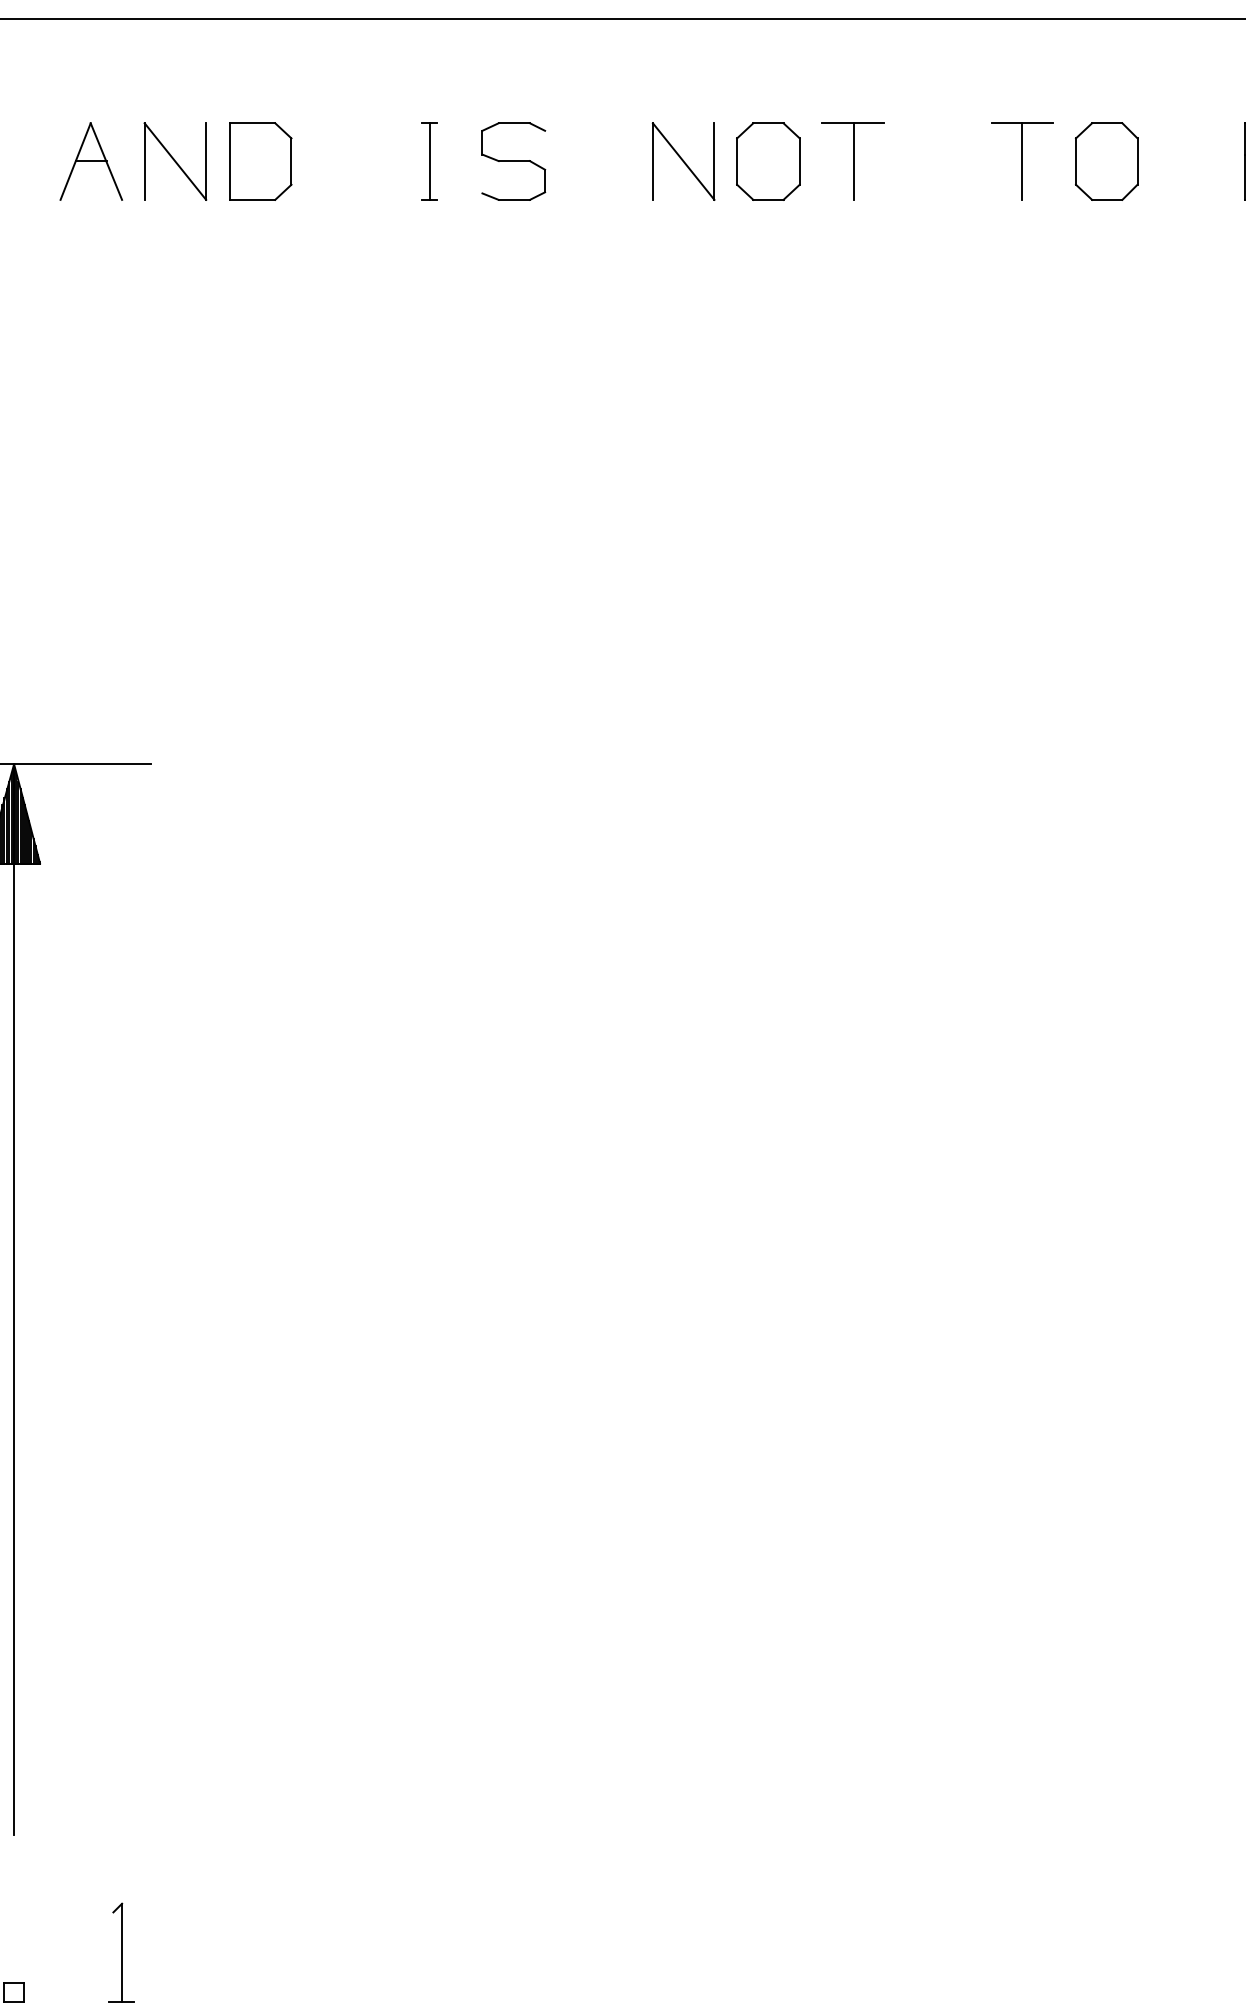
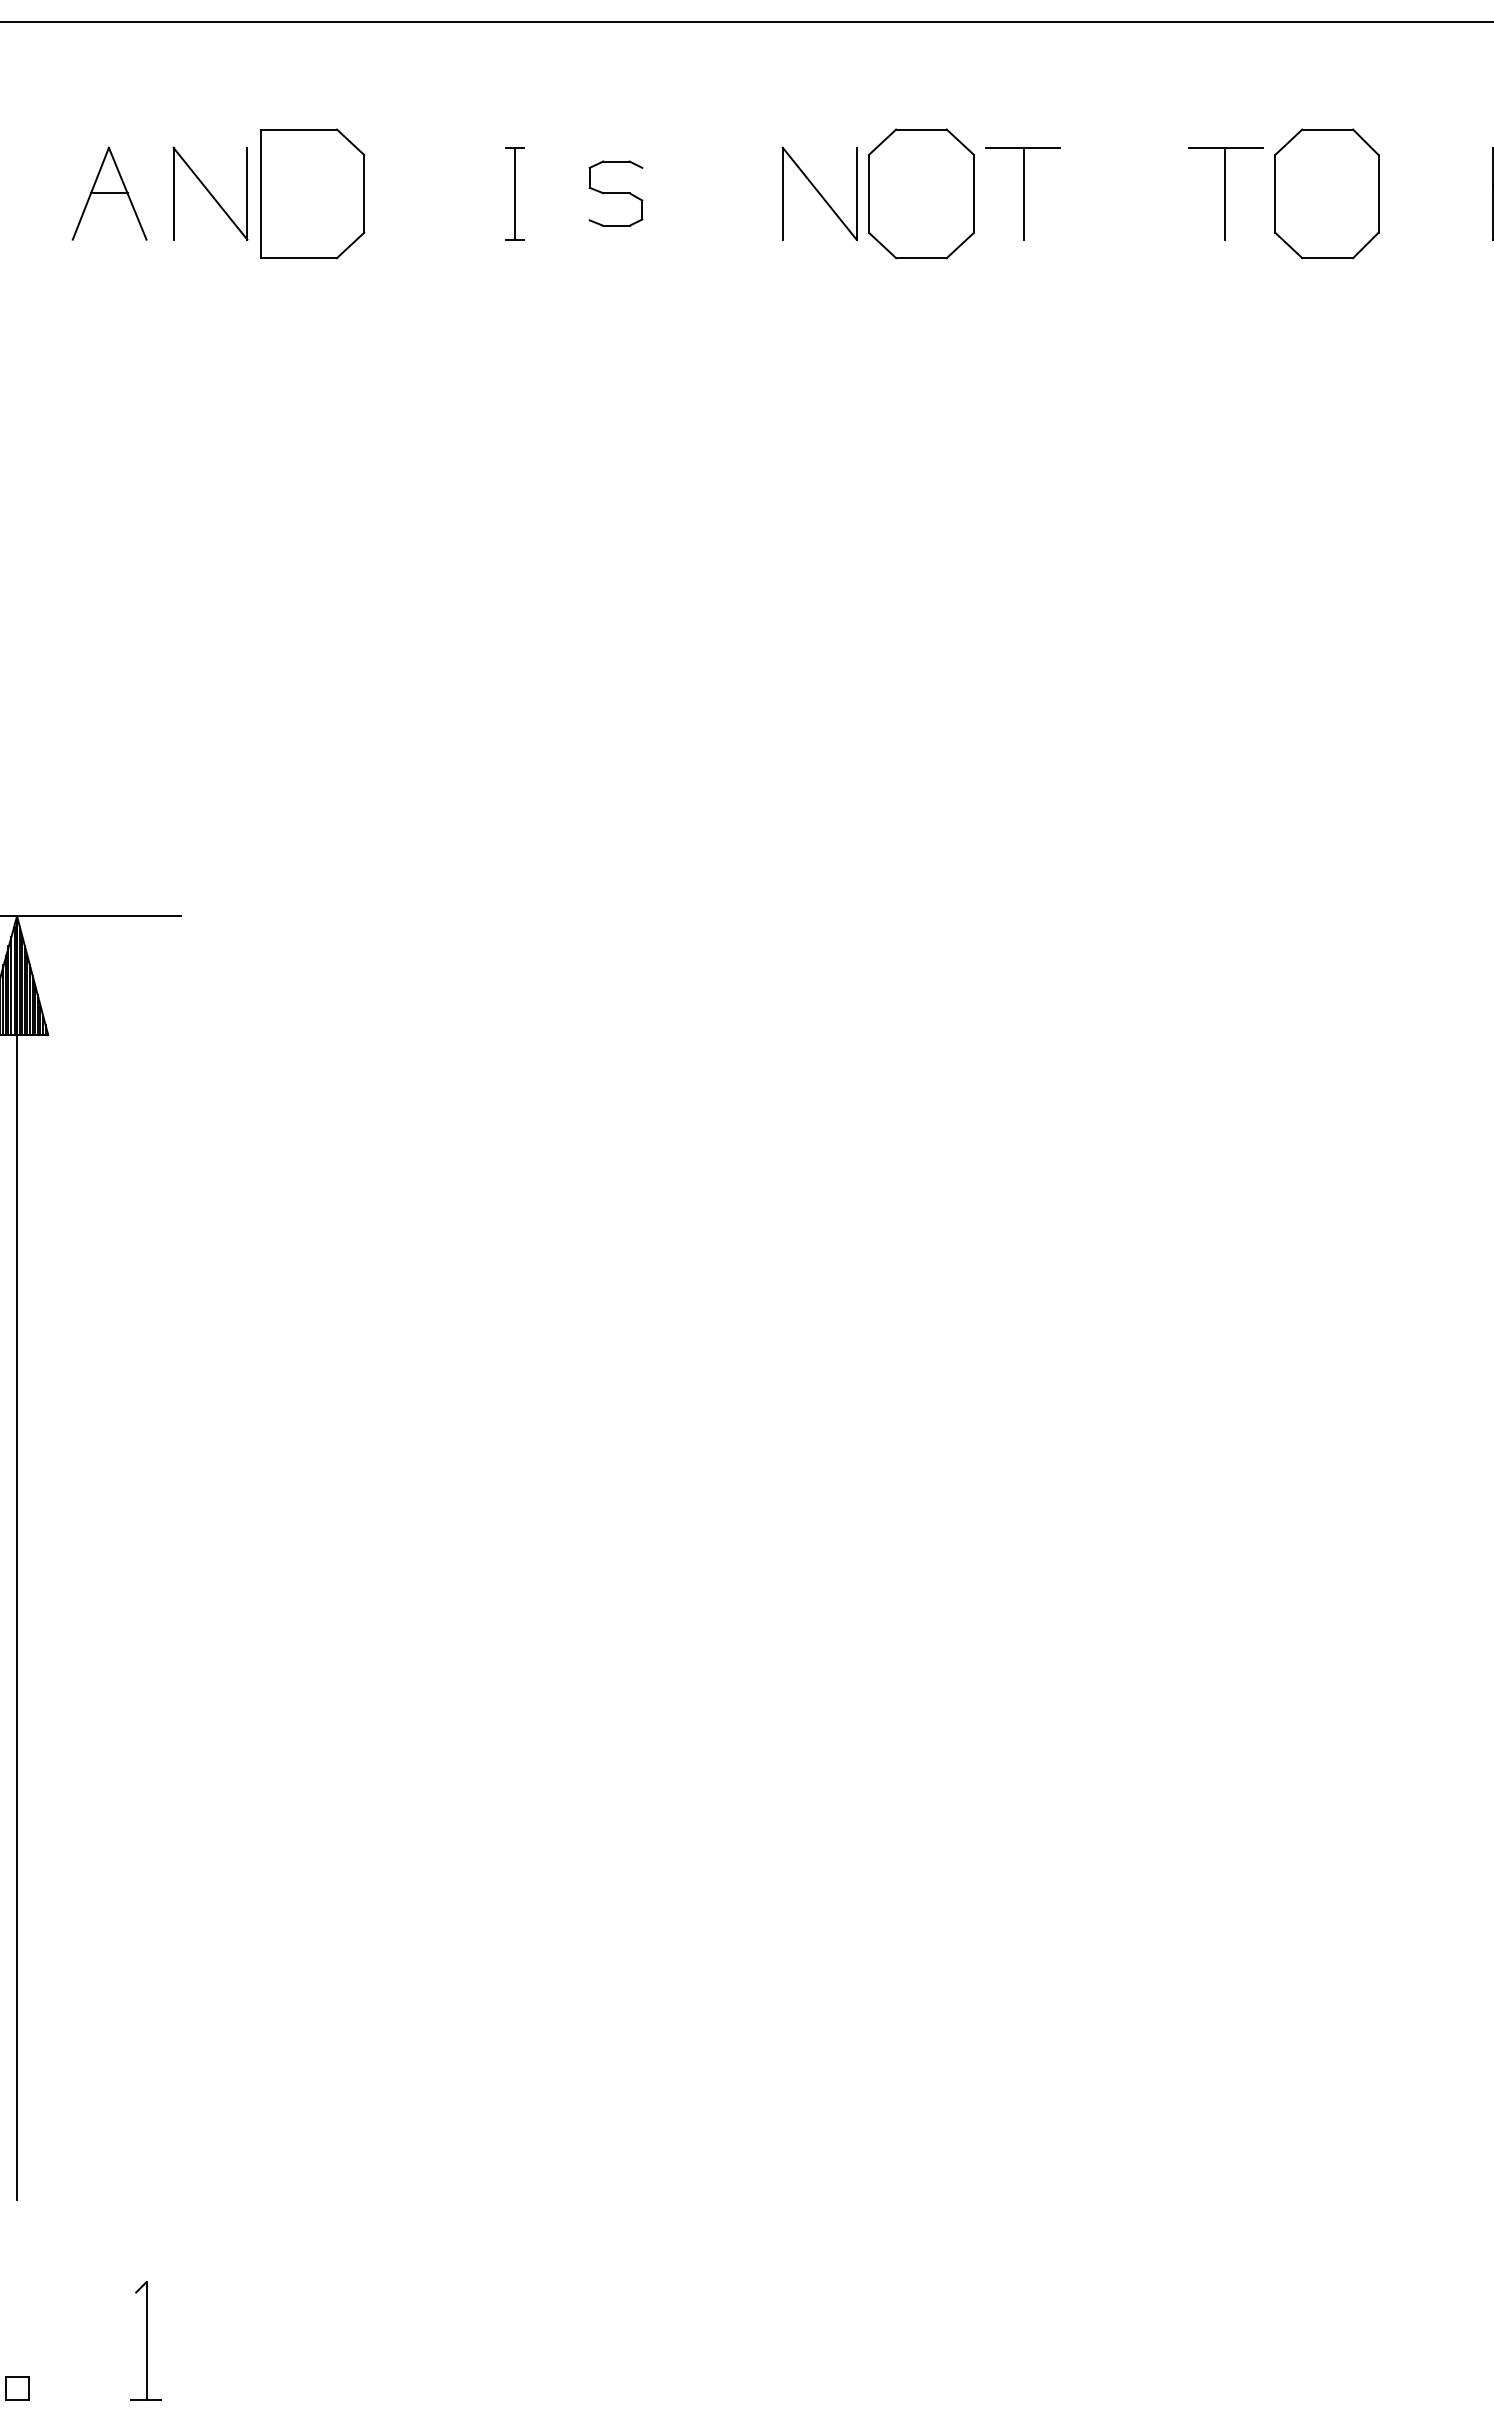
part: (260, 161) -> (312, 193), size x1.4
part: (513, 161) -> (615, 193), size x0.7
part: (767, 161) -> (920, 193), size x1.4
part: (1106, 161) -> (1326, 193), size x1.4

